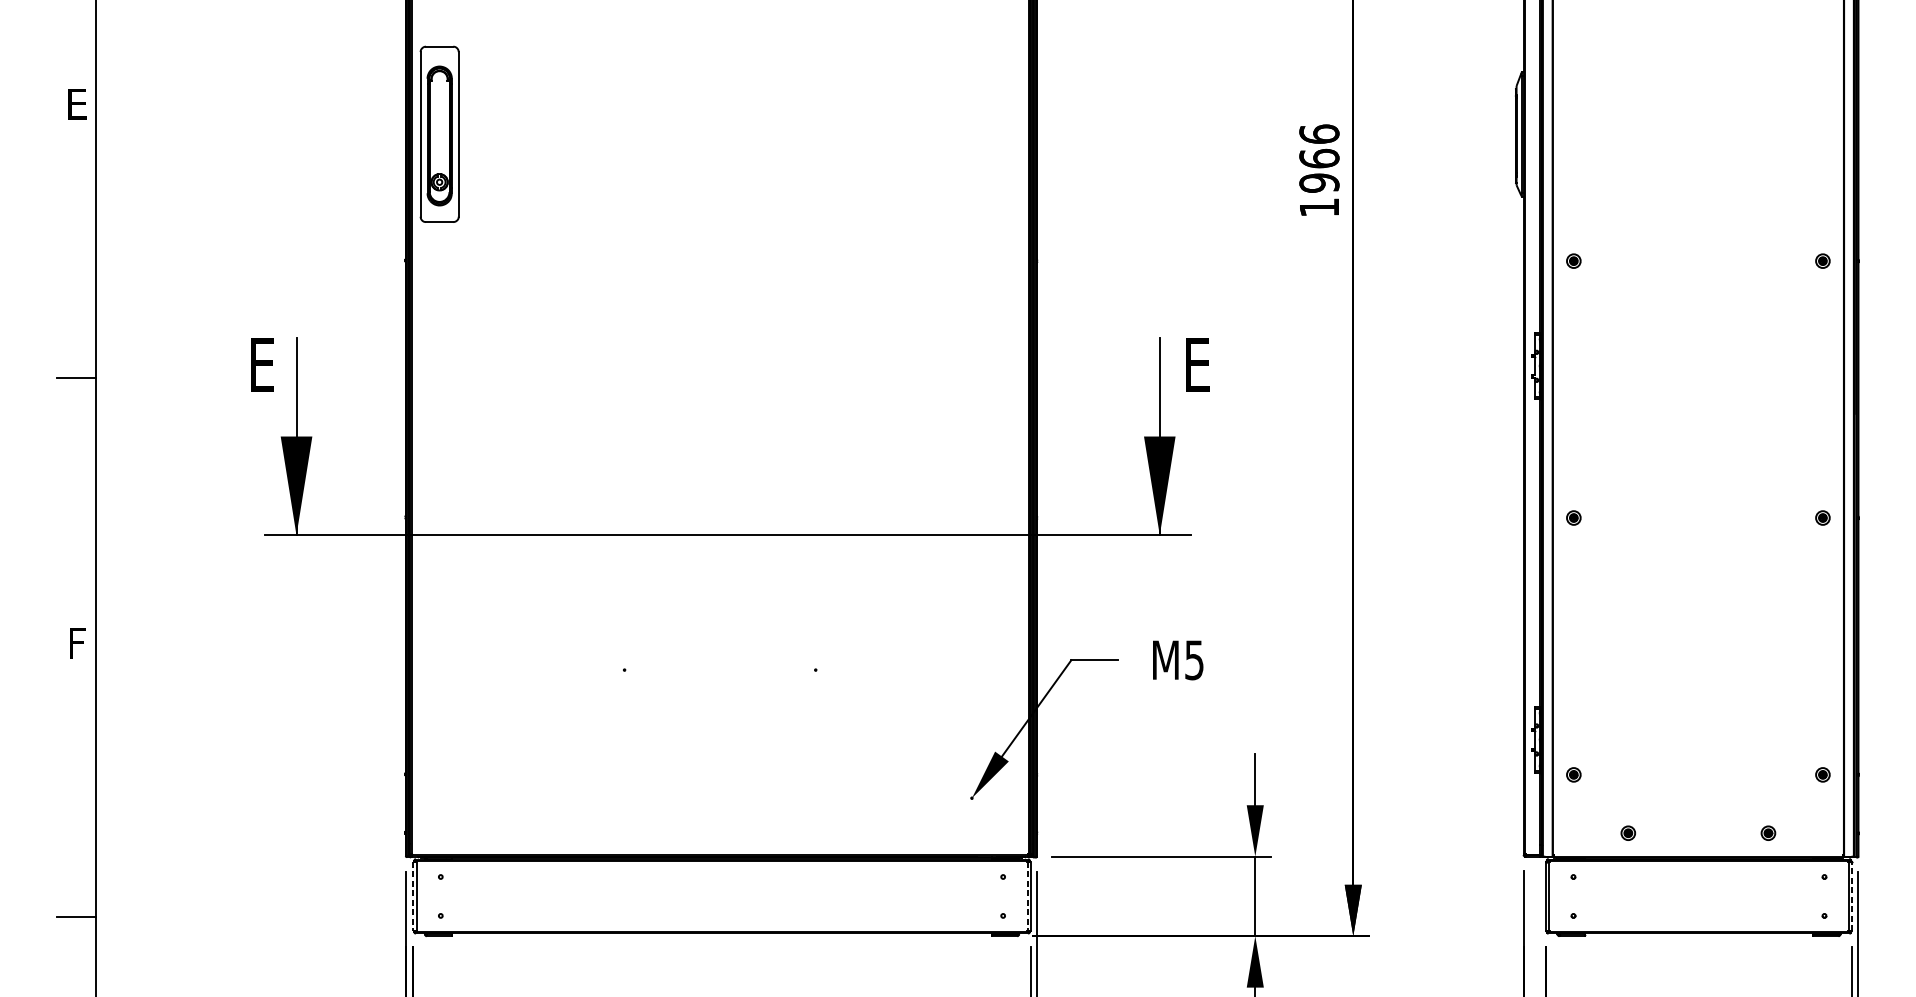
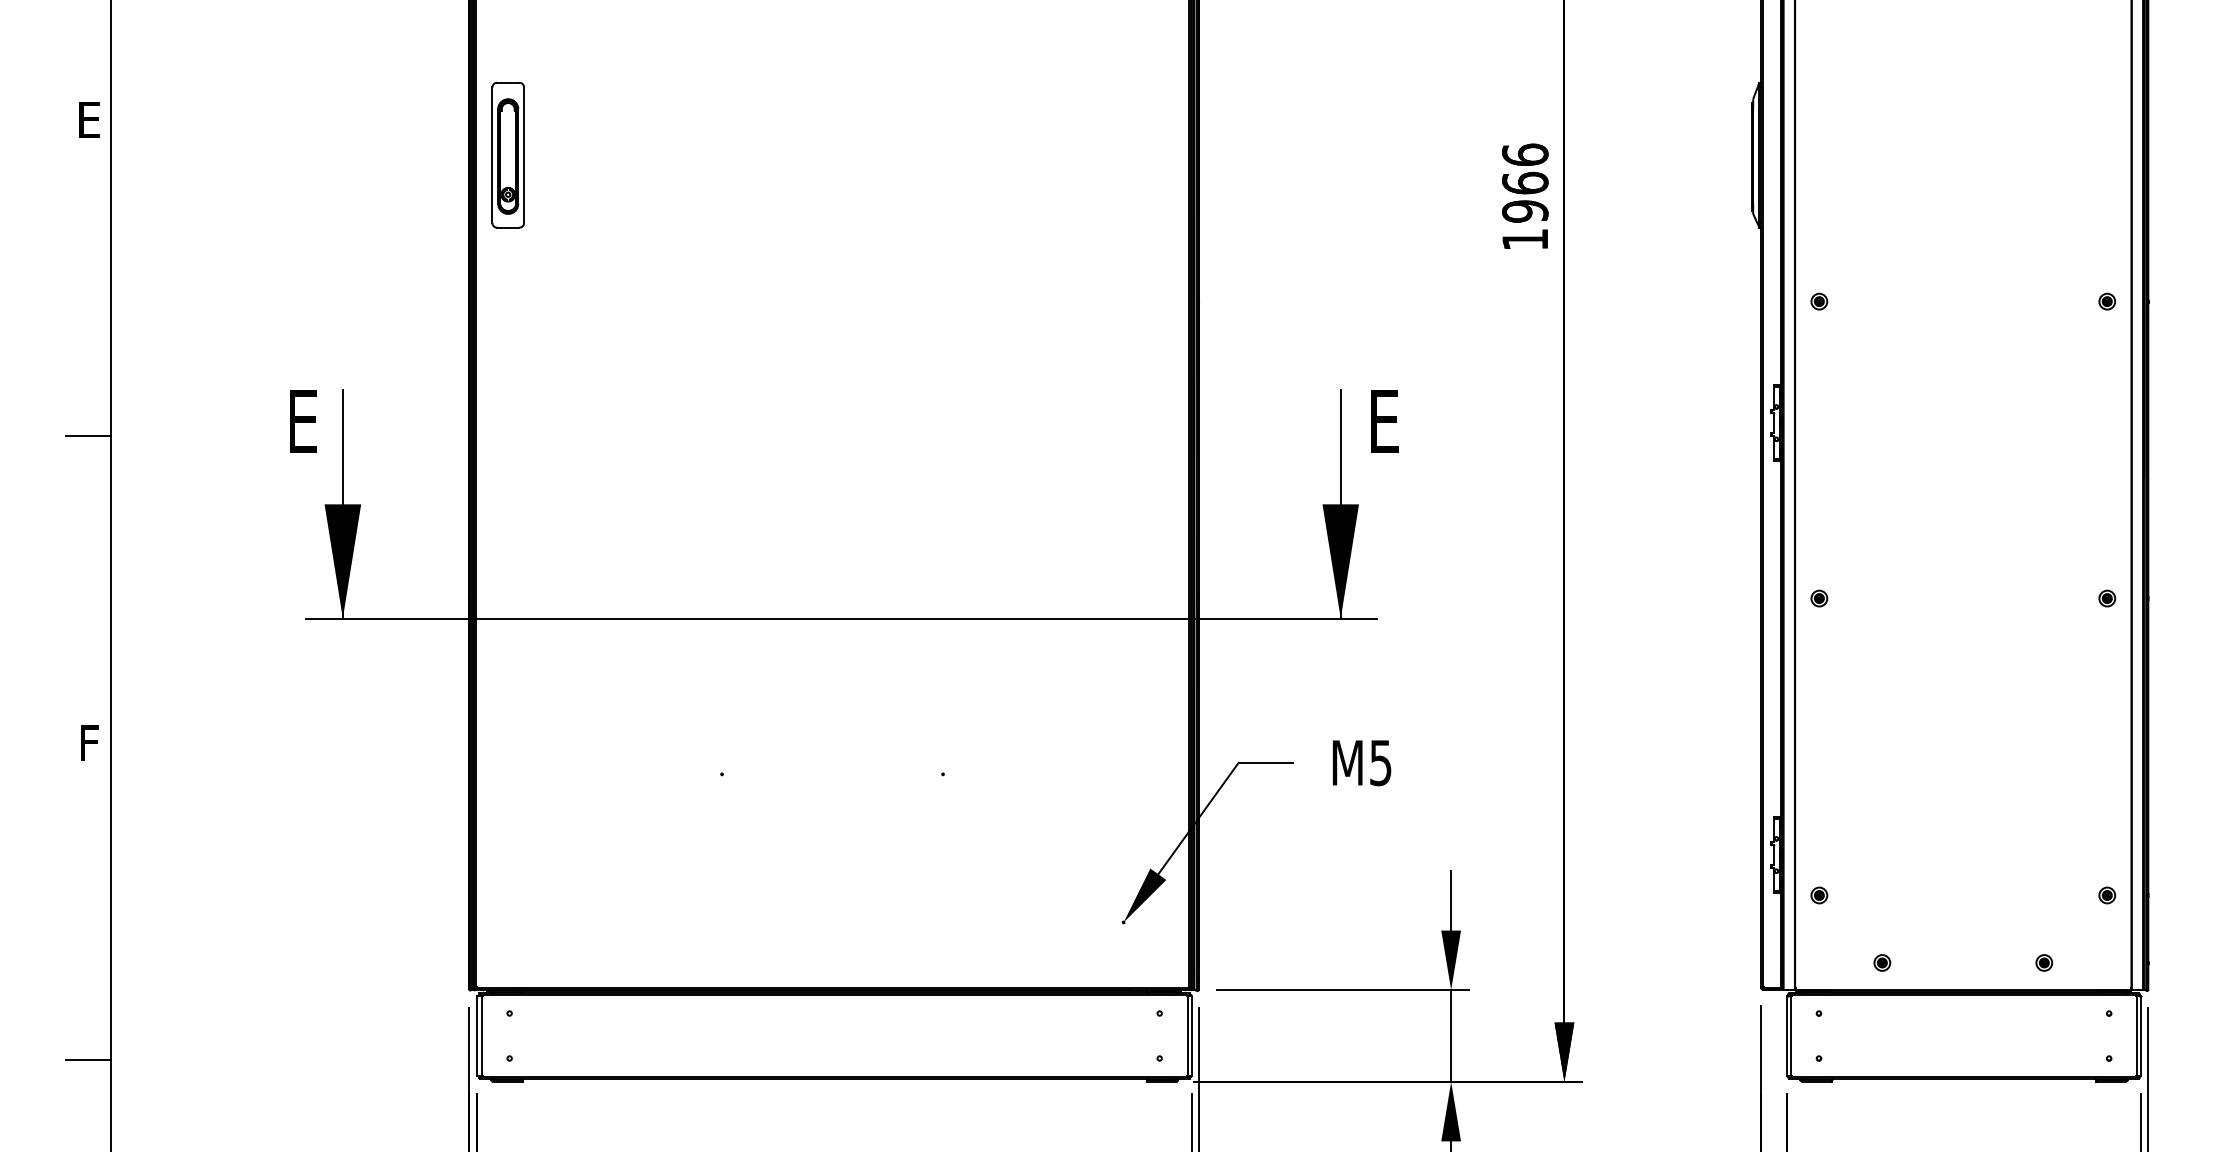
part: (438, 134) -> (507, 155), size x0.71
line: (412, 896) -> (477, 1036), dashed -> solid
line: (1027, 896) -> (1187, 1036), dashed -> solid
line: (1852, 896) -> (2141, 1035), dashed -> solid

